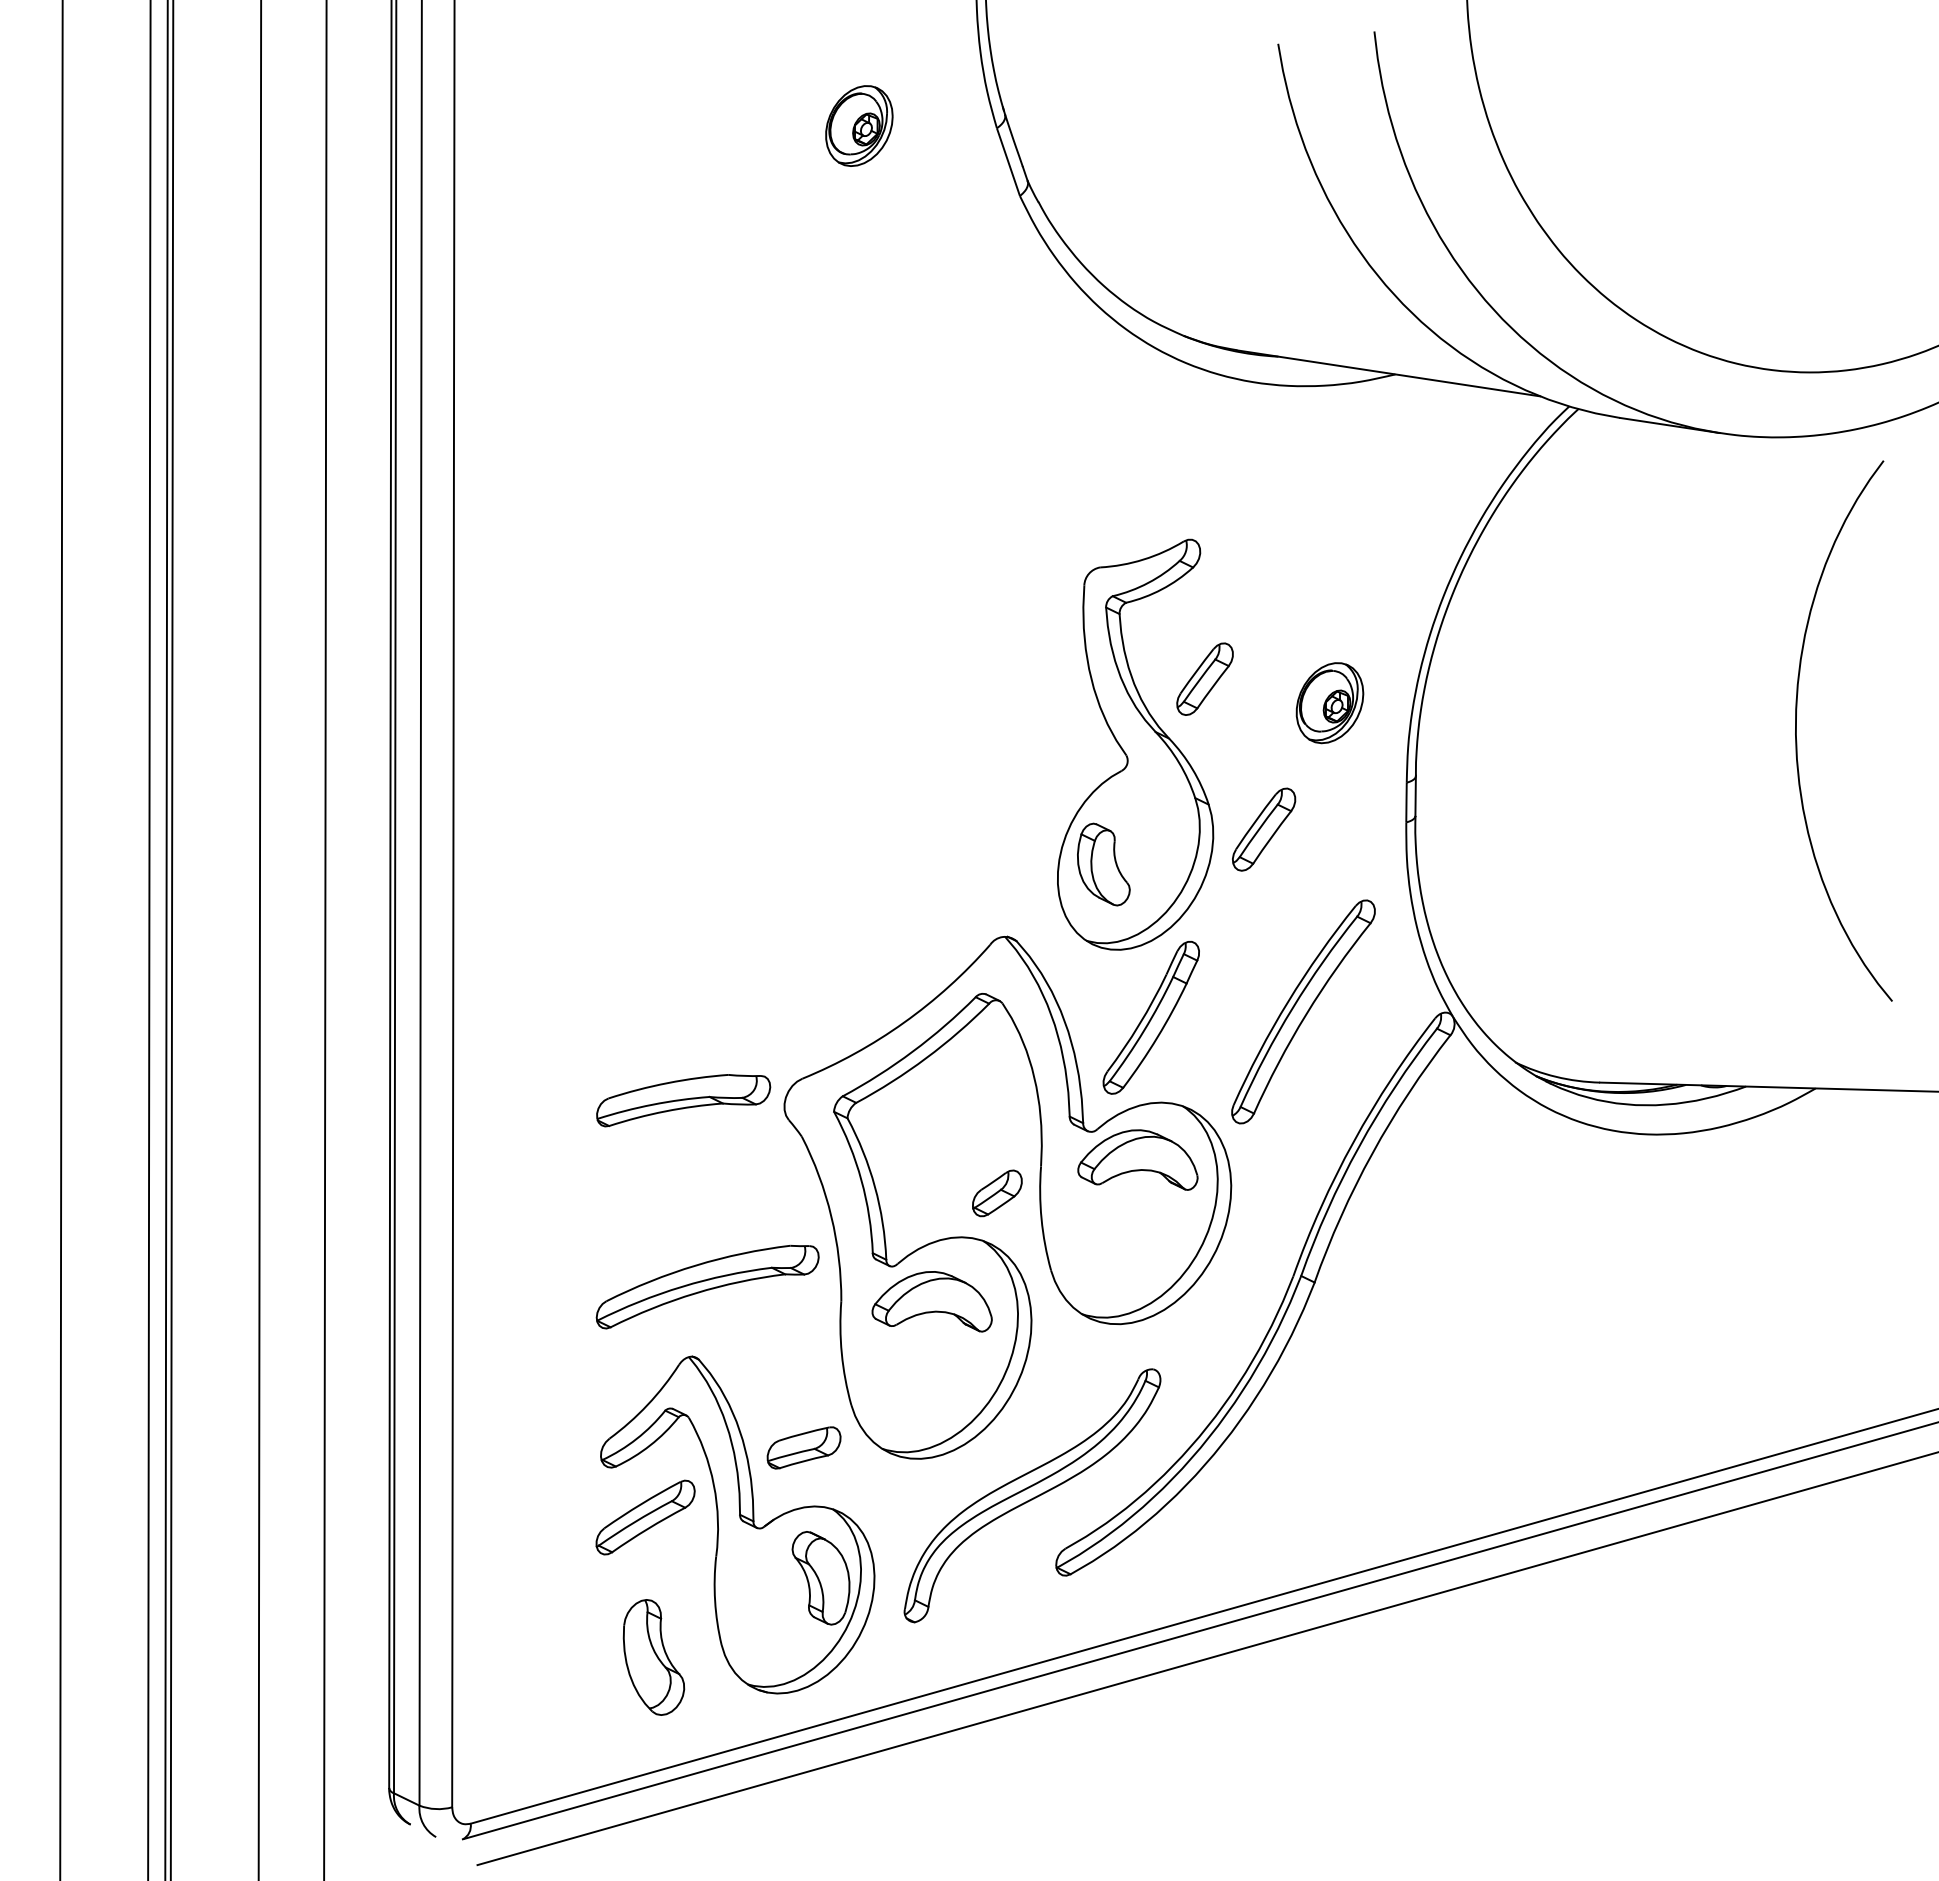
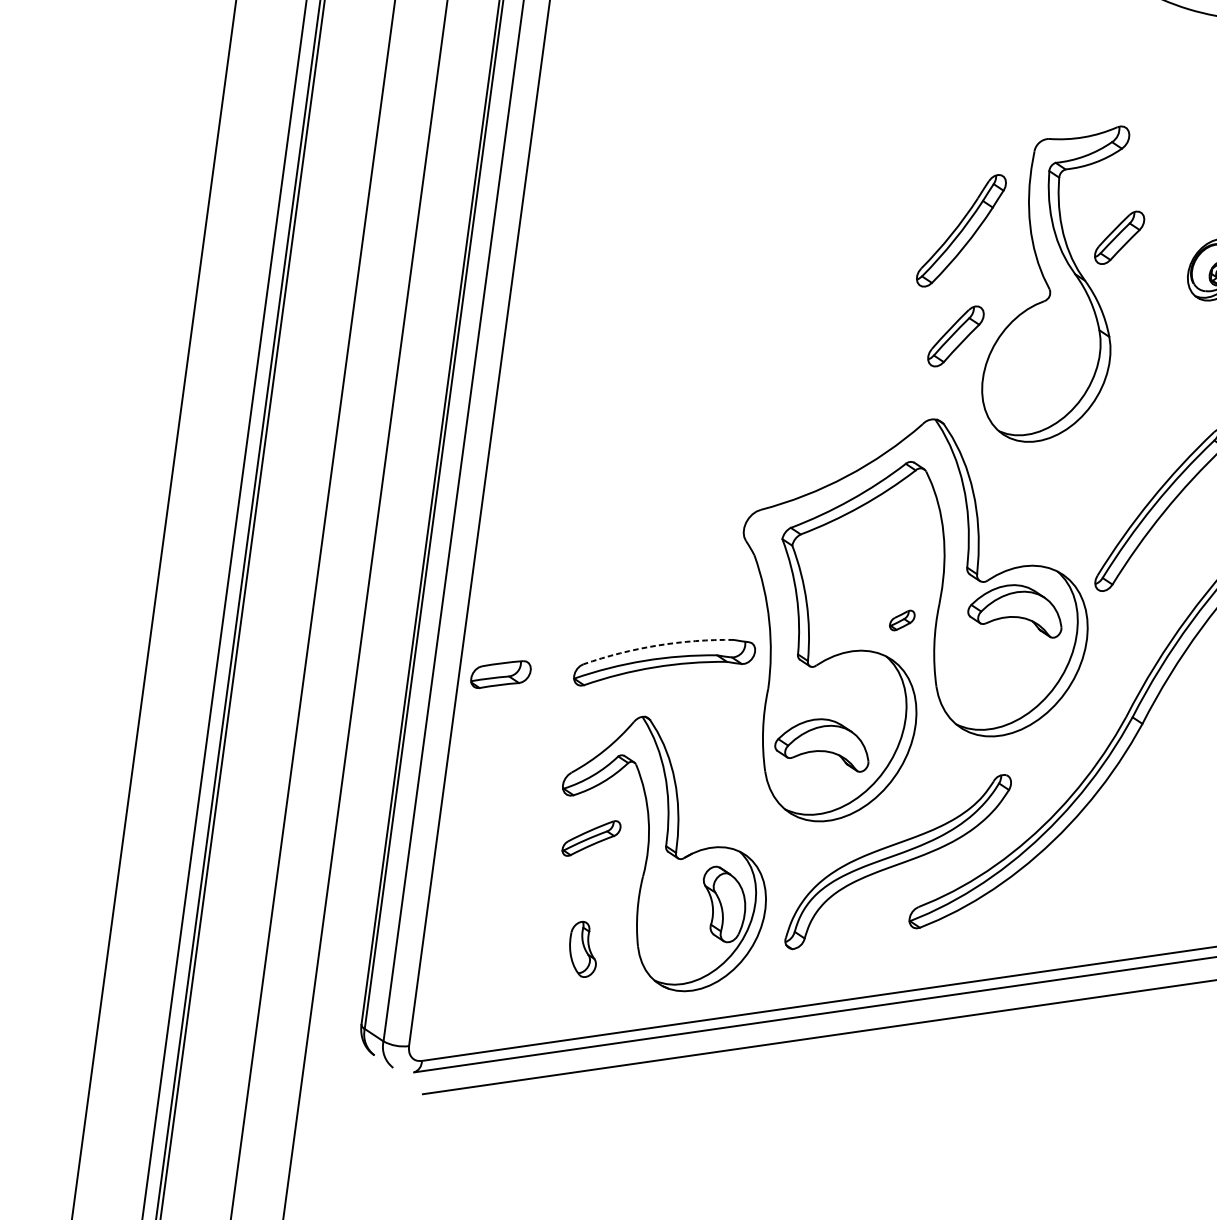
part: (1264, 829) -> (956, 336), moved
part: (1103, 864) -> (1020, 372), removed
part: (1150, 1017) -> (960, 230), moved
part: (683, 1100) -> (665, 514), removed
part: (997, 1193) -> (902, 620), size x0.6
arc: (696, 1265) -> (658, 645), solid -> dashed
part: (931, 1301) -> (822, 742), moved
part: (803, 1447) -> (500, 674), moved
part: (645, 1517) -> (591, 838), size x0.7
part: (653, 1657) -> (583, 949), size x0.6

